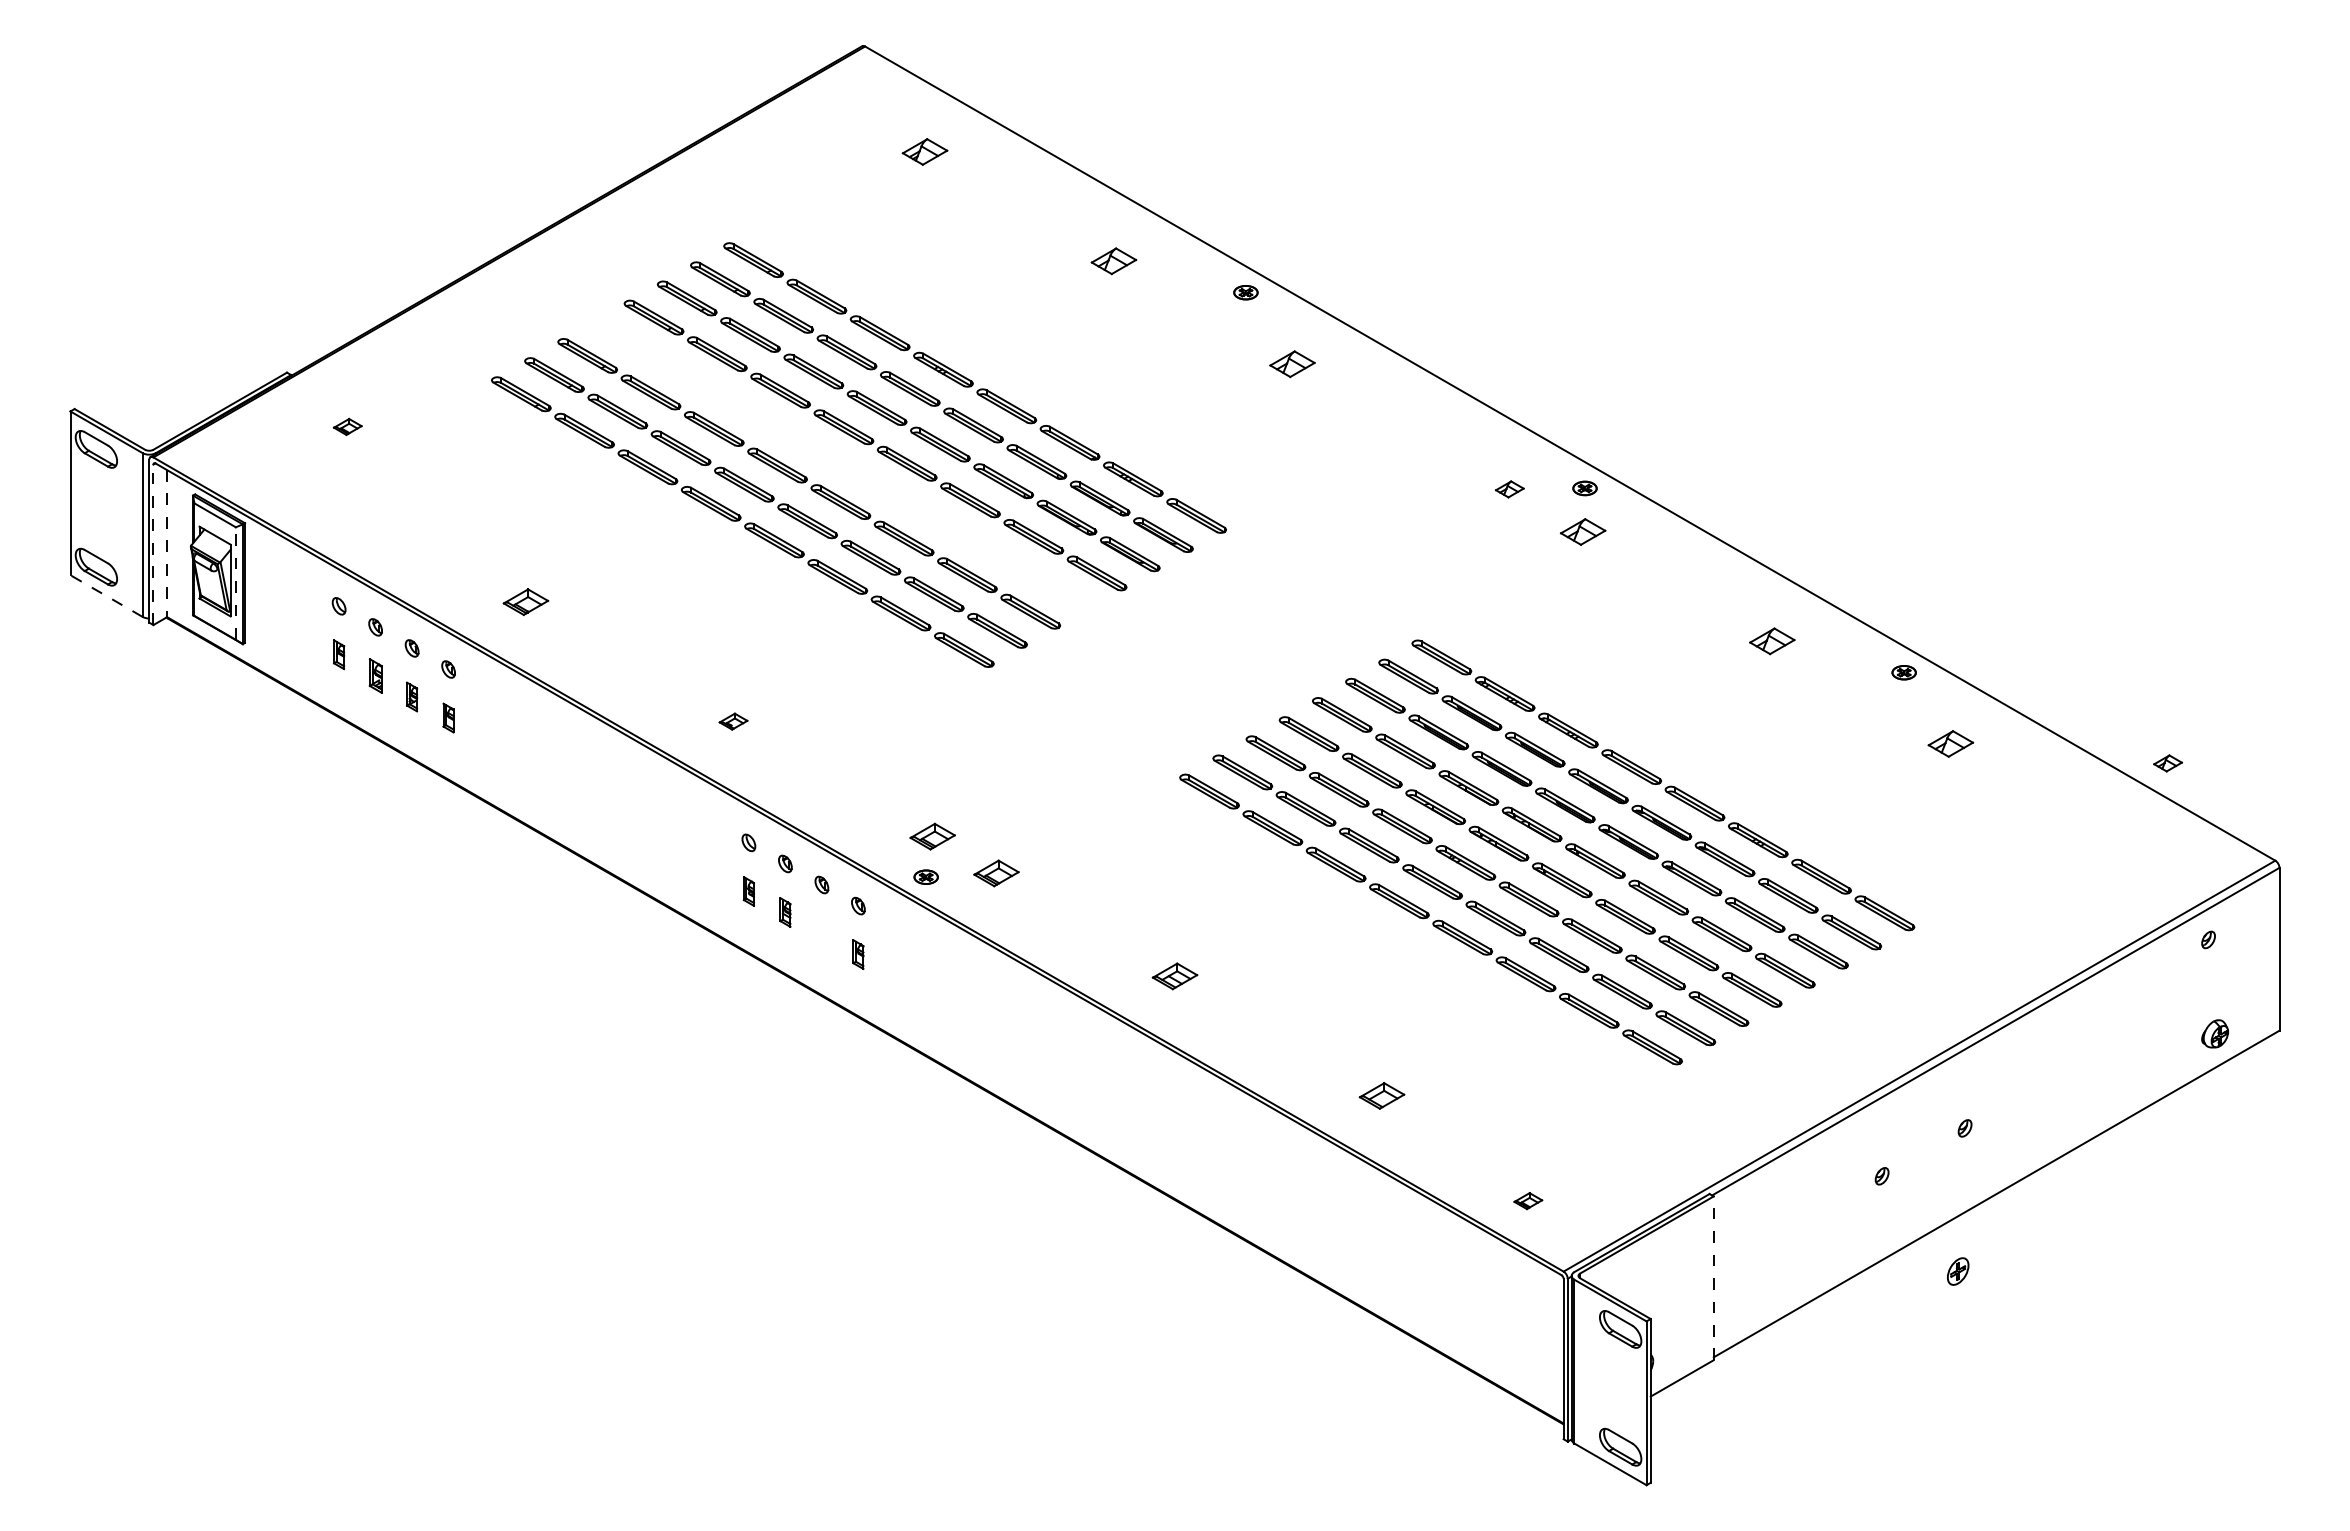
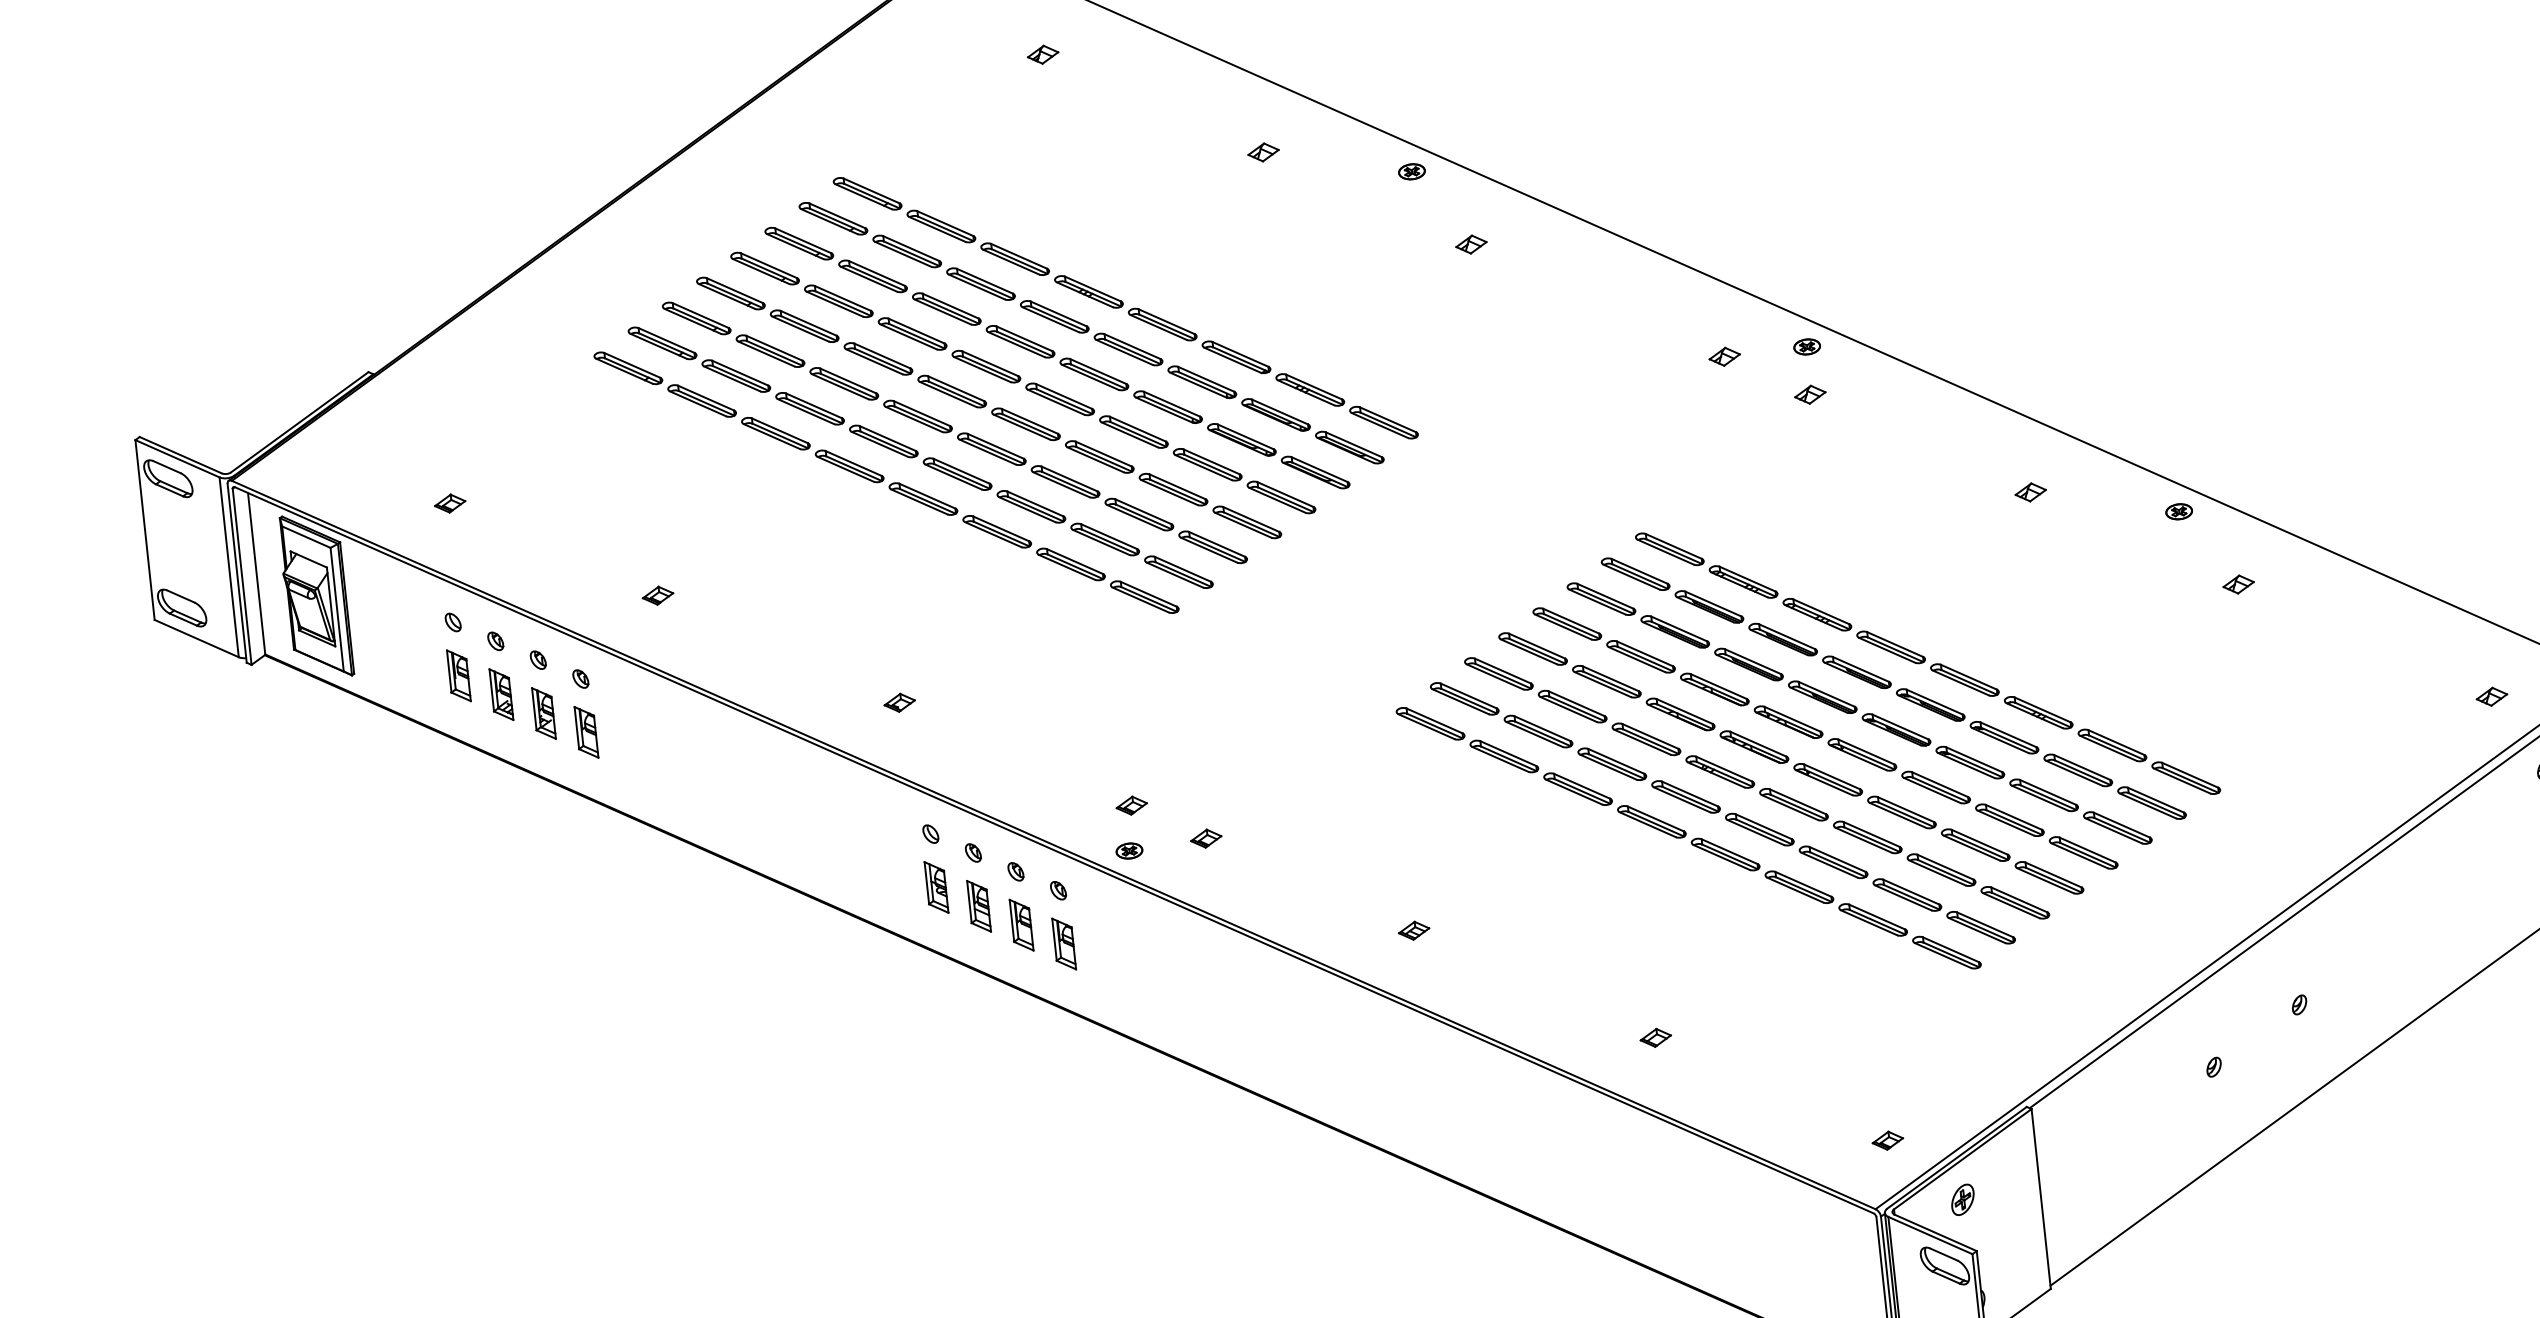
part: (924, 151) -> (1042, 54), size x0.62
part: (1114, 260) -> (1263, 151), size x0.62
part: (1292, 363) -> (1471, 244), size x0.62
part: (347, 426) -> (449, 503), moved
part: (842, 464) -> (989, 407), added
part: (1583, 531) -> (1810, 394), size x0.62
line: (166, 543) -> (256, 573), dashed -> solid
line: (153, 544) -> (242, 576), dashed -> solid
line: (235, 583) -> (336, 609), dashed -> solid
line: (106, 596) -> (196, 639), dashed -> solid
part: (526, 601) -> (658, 595), size x0.62
part: (1772, 640) -> (2030, 491), size x0.62
part: (338, 654) -> (458, 675), size x1.67
part: (375, 675) -> (501, 694), size x1.43
part: (411, 696) -> (543, 713), size x1.67
part: (448, 717) -> (586, 731), size x1.67
part: (1950, 743) -> (2238, 584), size x0.62
part: (2167, 763) -> (2491, 696), moved
part: (932, 836) -> (1131, 805), size x0.62
part: (996, 873) -> (1206, 838), size x0.62
part: (748, 891) -> (936, 887), size x1.67
part: (785, 912) -> (979, 906), size x1.67
part: (821, 933) -> (1021, 925), added
part: (858, 954) -> (1064, 943), size x1.67
part: (1174, 976) -> (1413, 930), size x0.62
part: (1382, 1096) -> (1656, 1038), size x0.62
part: (1528, 1201) -> (1888, 1141), moved
part: (1958, 1271) -> (1963, 1199), moved
line: (1713, 1278) -> (2040, 1199), dashed -> solid

